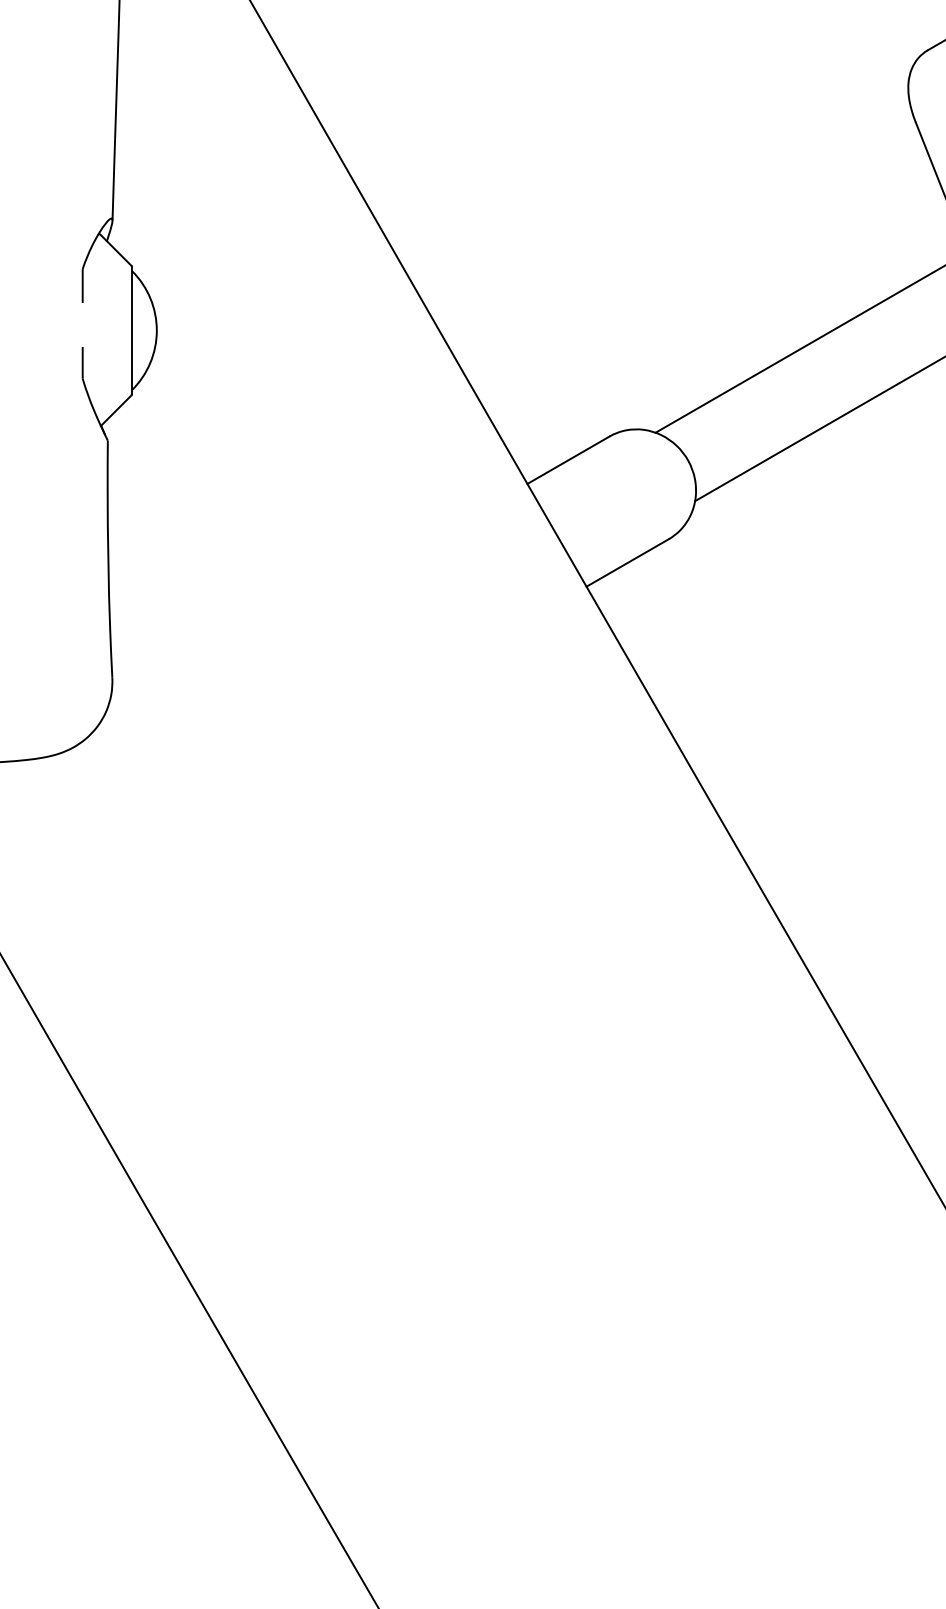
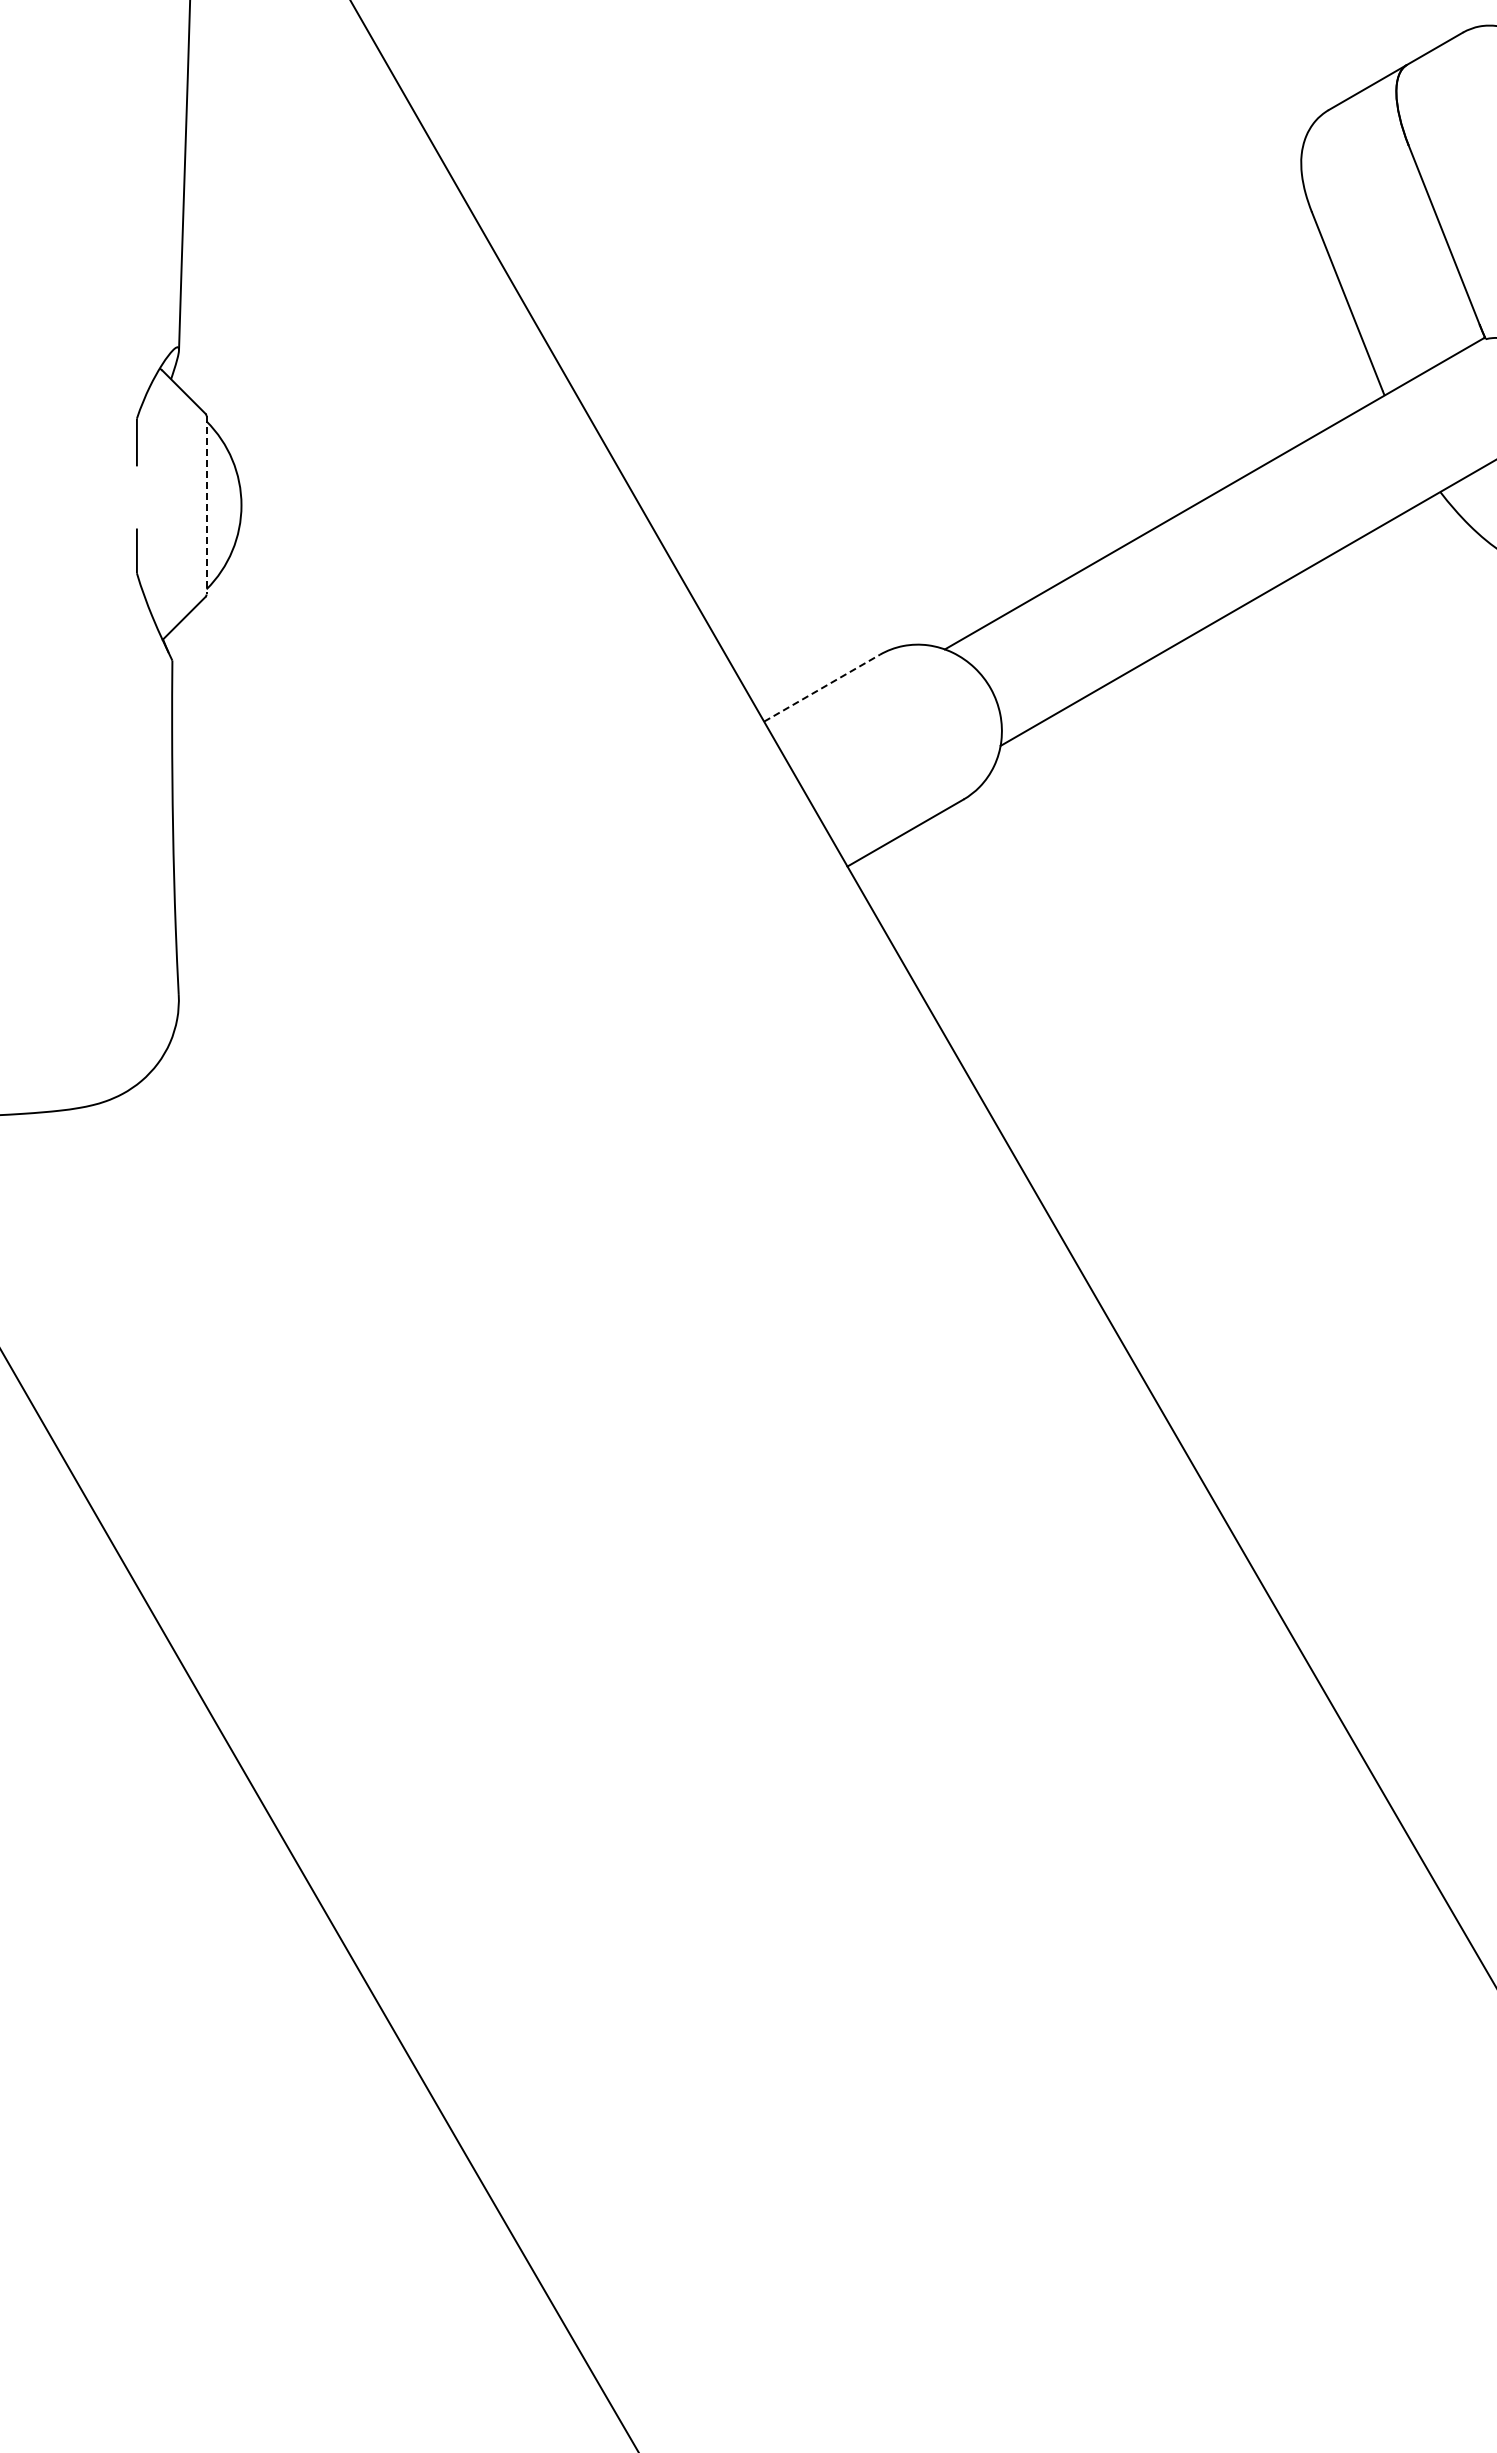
line: (132, 330) -> (206, 505), solid -> dashed
line: (568, 460) -> (822, 688), solid -> dashed

